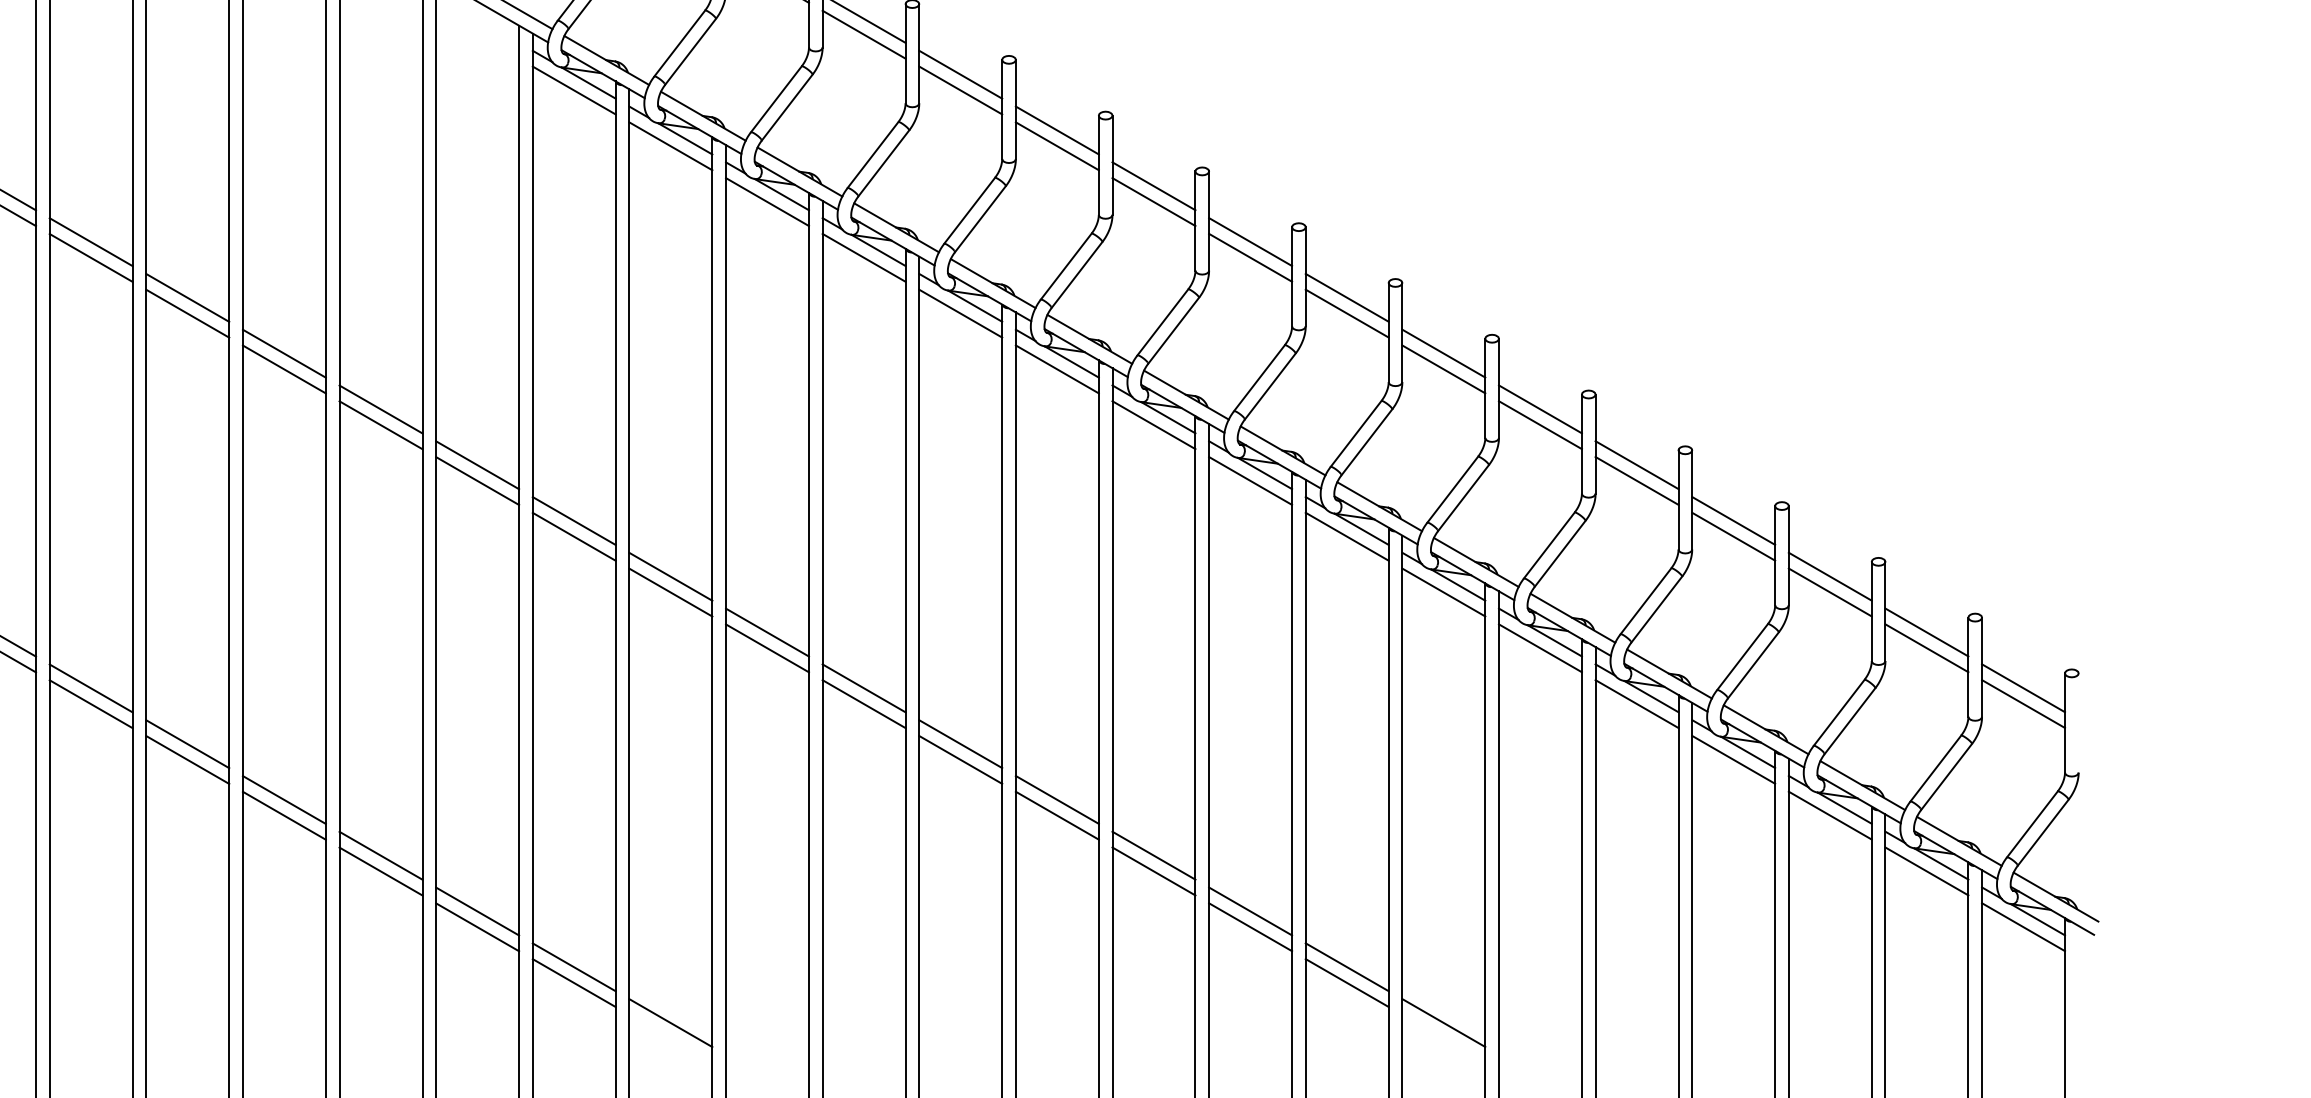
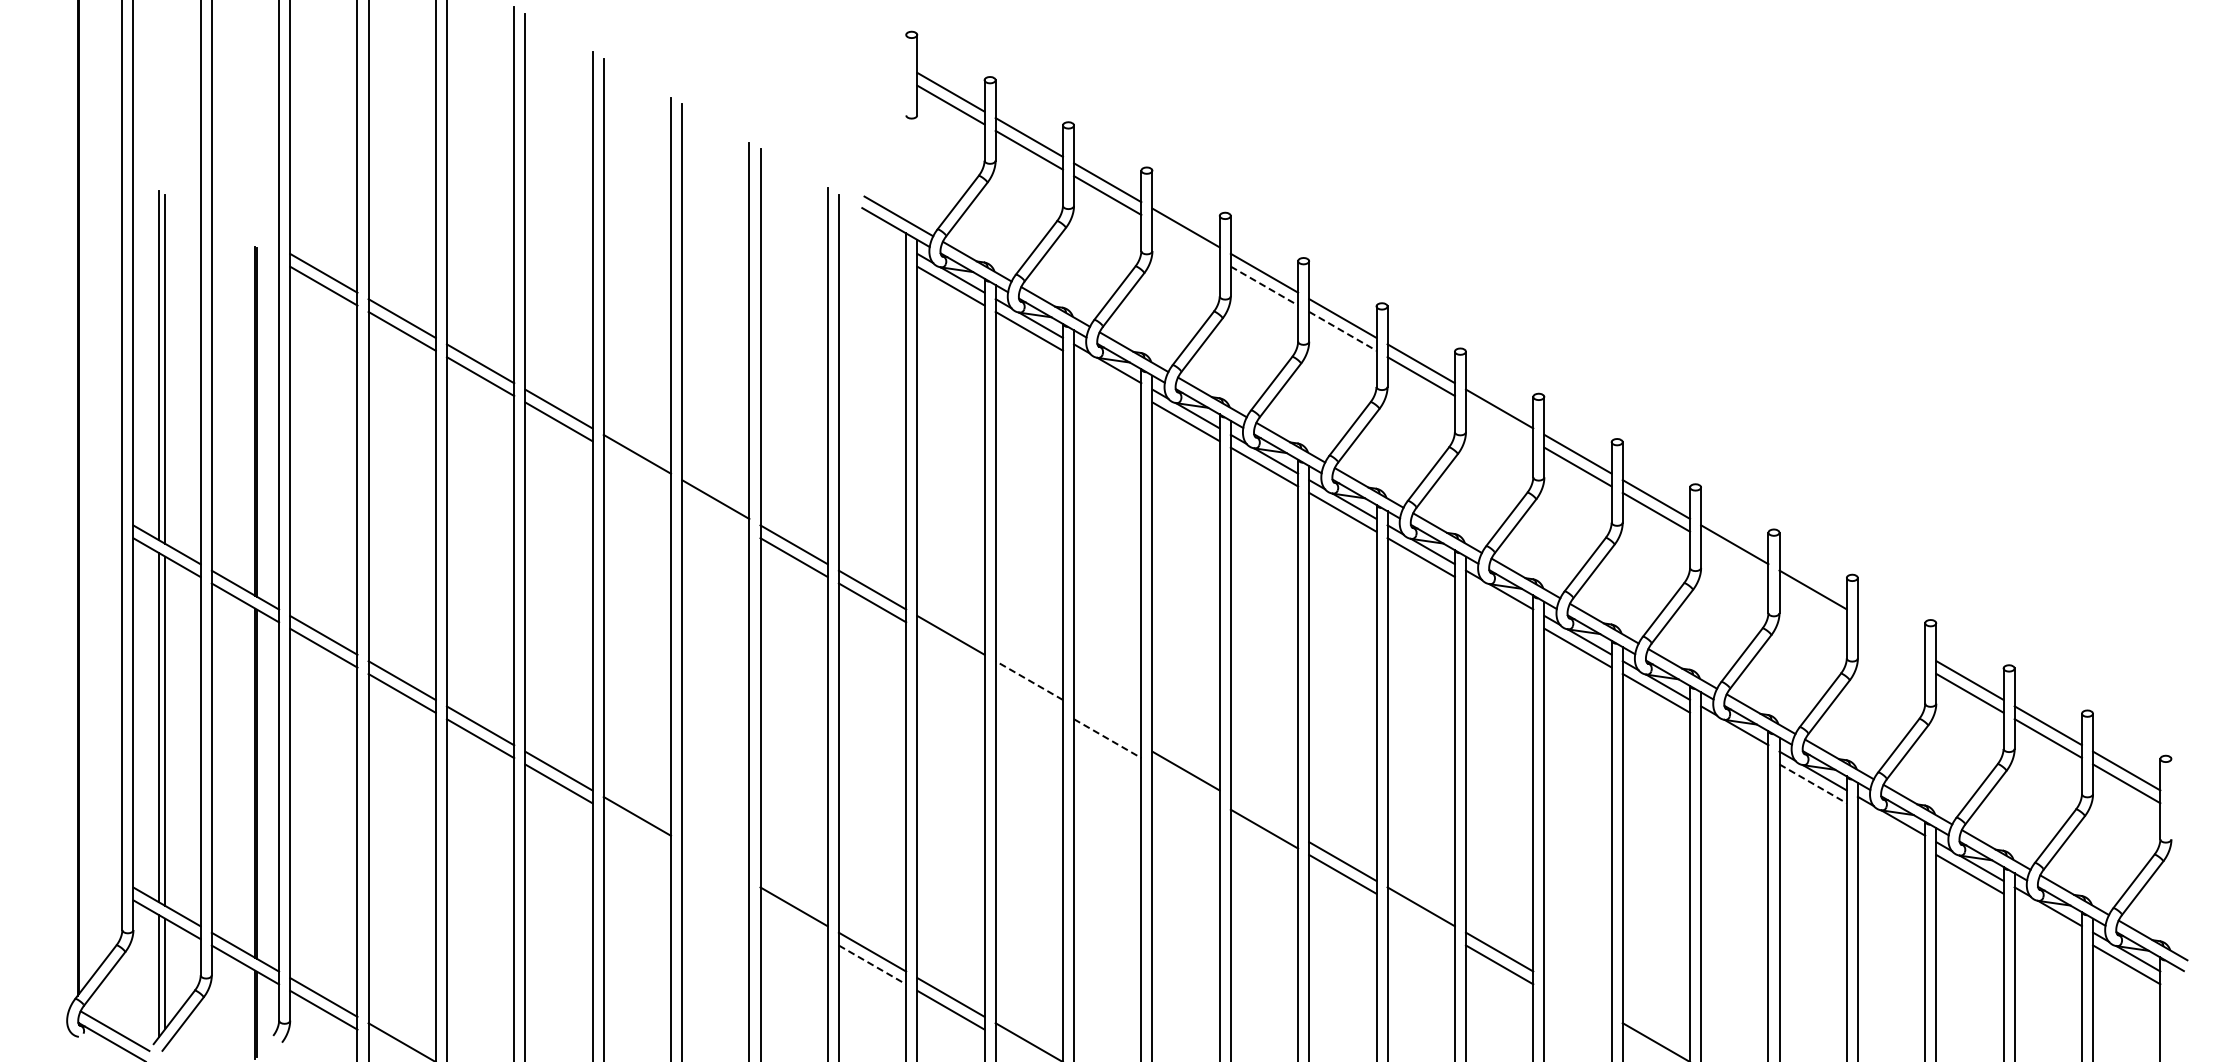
line: (863, 34) -> (1185, 240), removed
line: (960, 91) -> (1264, 286), solid -> dashed
line: (1056, 146) -> (1342, 331), solid -> dashed
line: (767, 202) -> (1107, 376), removed
line: (1250, 257) -> (1499, 421), removed
line: (187, 312) -> (637, 466), removed
line: (284, 368) -> (715, 511), removed
line: (1540, 425) -> (1734, 557), removed
line: (1250, 480) -> (1499, 602), removed
line: (1636, 480) -> (1812, 602), removed
line: (1733, 520) -> (1891, 634), removed
line: (573, 536) -> (950, 647), removed
line: (1733, 536) -> (1891, 647), removed
line: (671, 576) -> (1029, 680), solid -> dashed
line: (669, 591) -> (1028, 692), removed
line: (767, 632) -> (1107, 725), removed
line: (767, 648) -> (1107, 738), solid -> dashed
line: (1540, 648) -> (1734, 738), removed
line: (863, 703) -> (1185, 783), removed
line: (1637, 703) -> (1813, 783), solid -> dashed
line: (960, 743) -> (1264, 815), removed
line: (187, 759) -> (637, 828), removed
line: (1733, 759) -> (1891, 828), removed
line: (284, 799) -> (715, 861), removed
line: (284, 815) -> (715, 874), removed
line: (380, 871) -> (793, 919), removed
line: (1153, 871) -> (1420, 919), removed
line: (1925, 871) -> (2047, 919), removed
line: (477, 926) -> (872, 964), solid -> dashed
line: (1346, 966) -> (1577, 996), removed
line: (1346, 982) -> (1577, 1009), removed

